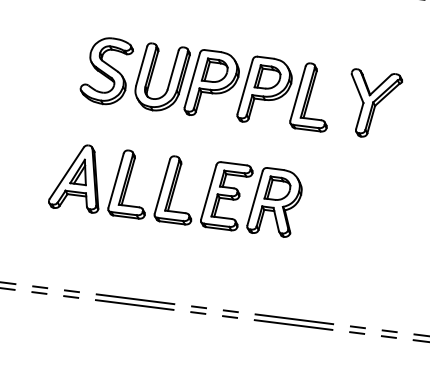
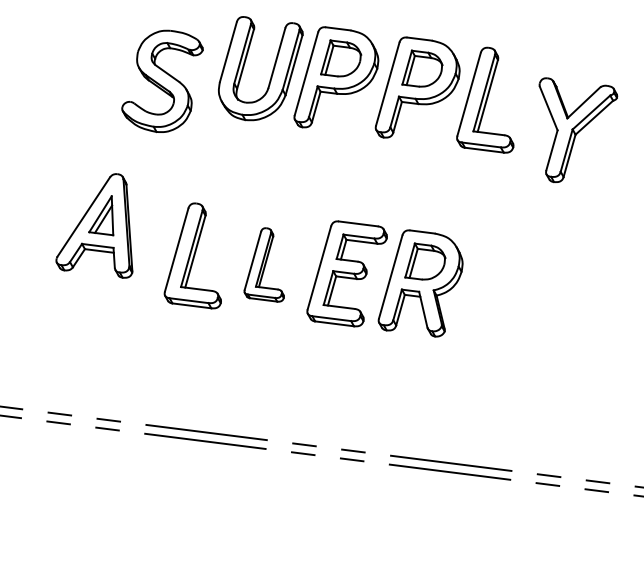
part: (230, 87) -> (365, 84), moved
part: (73, 178) -> (94, 225), moved
part: (172, 190) -> (263, 265), size x0.7

